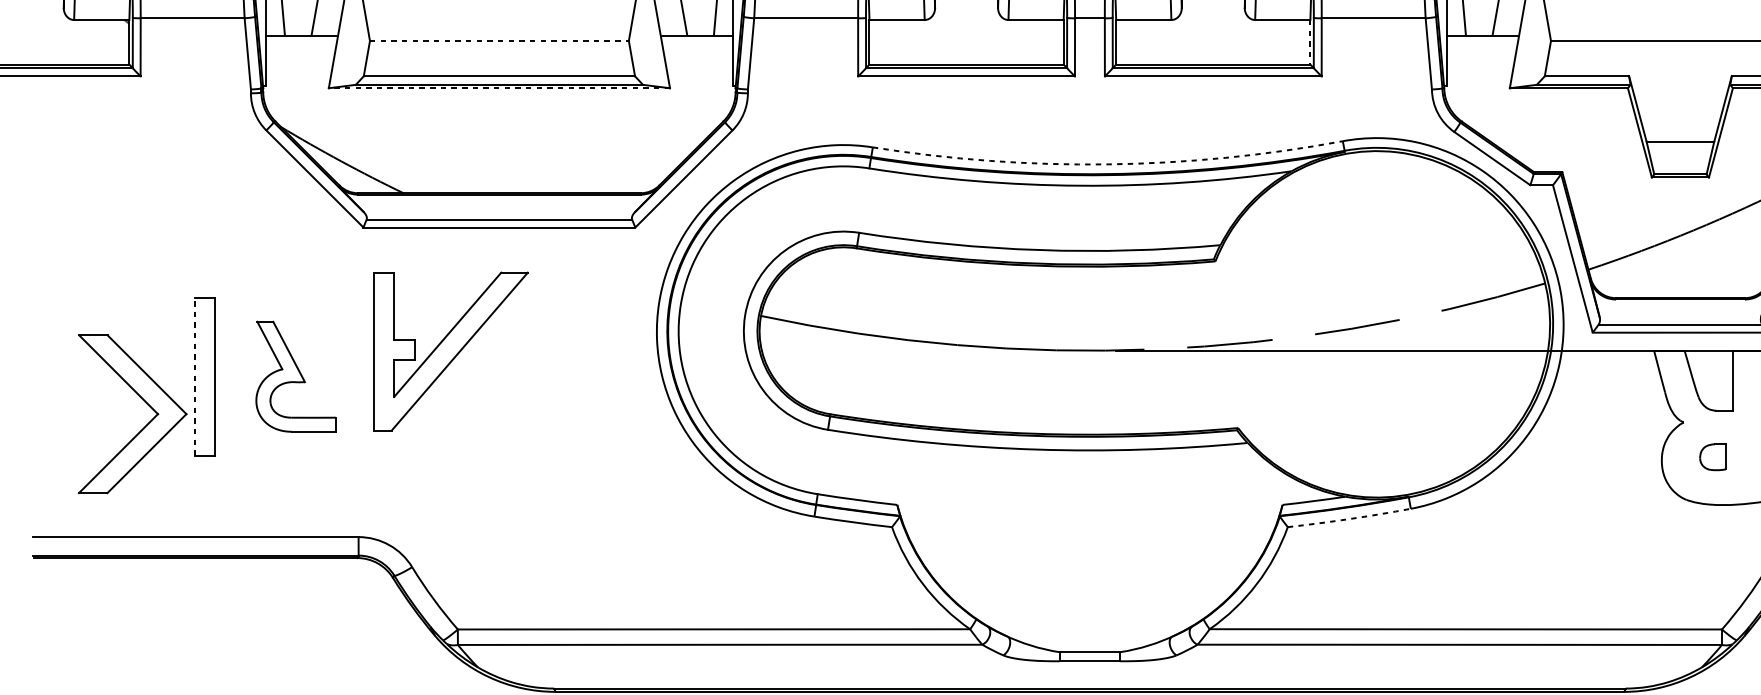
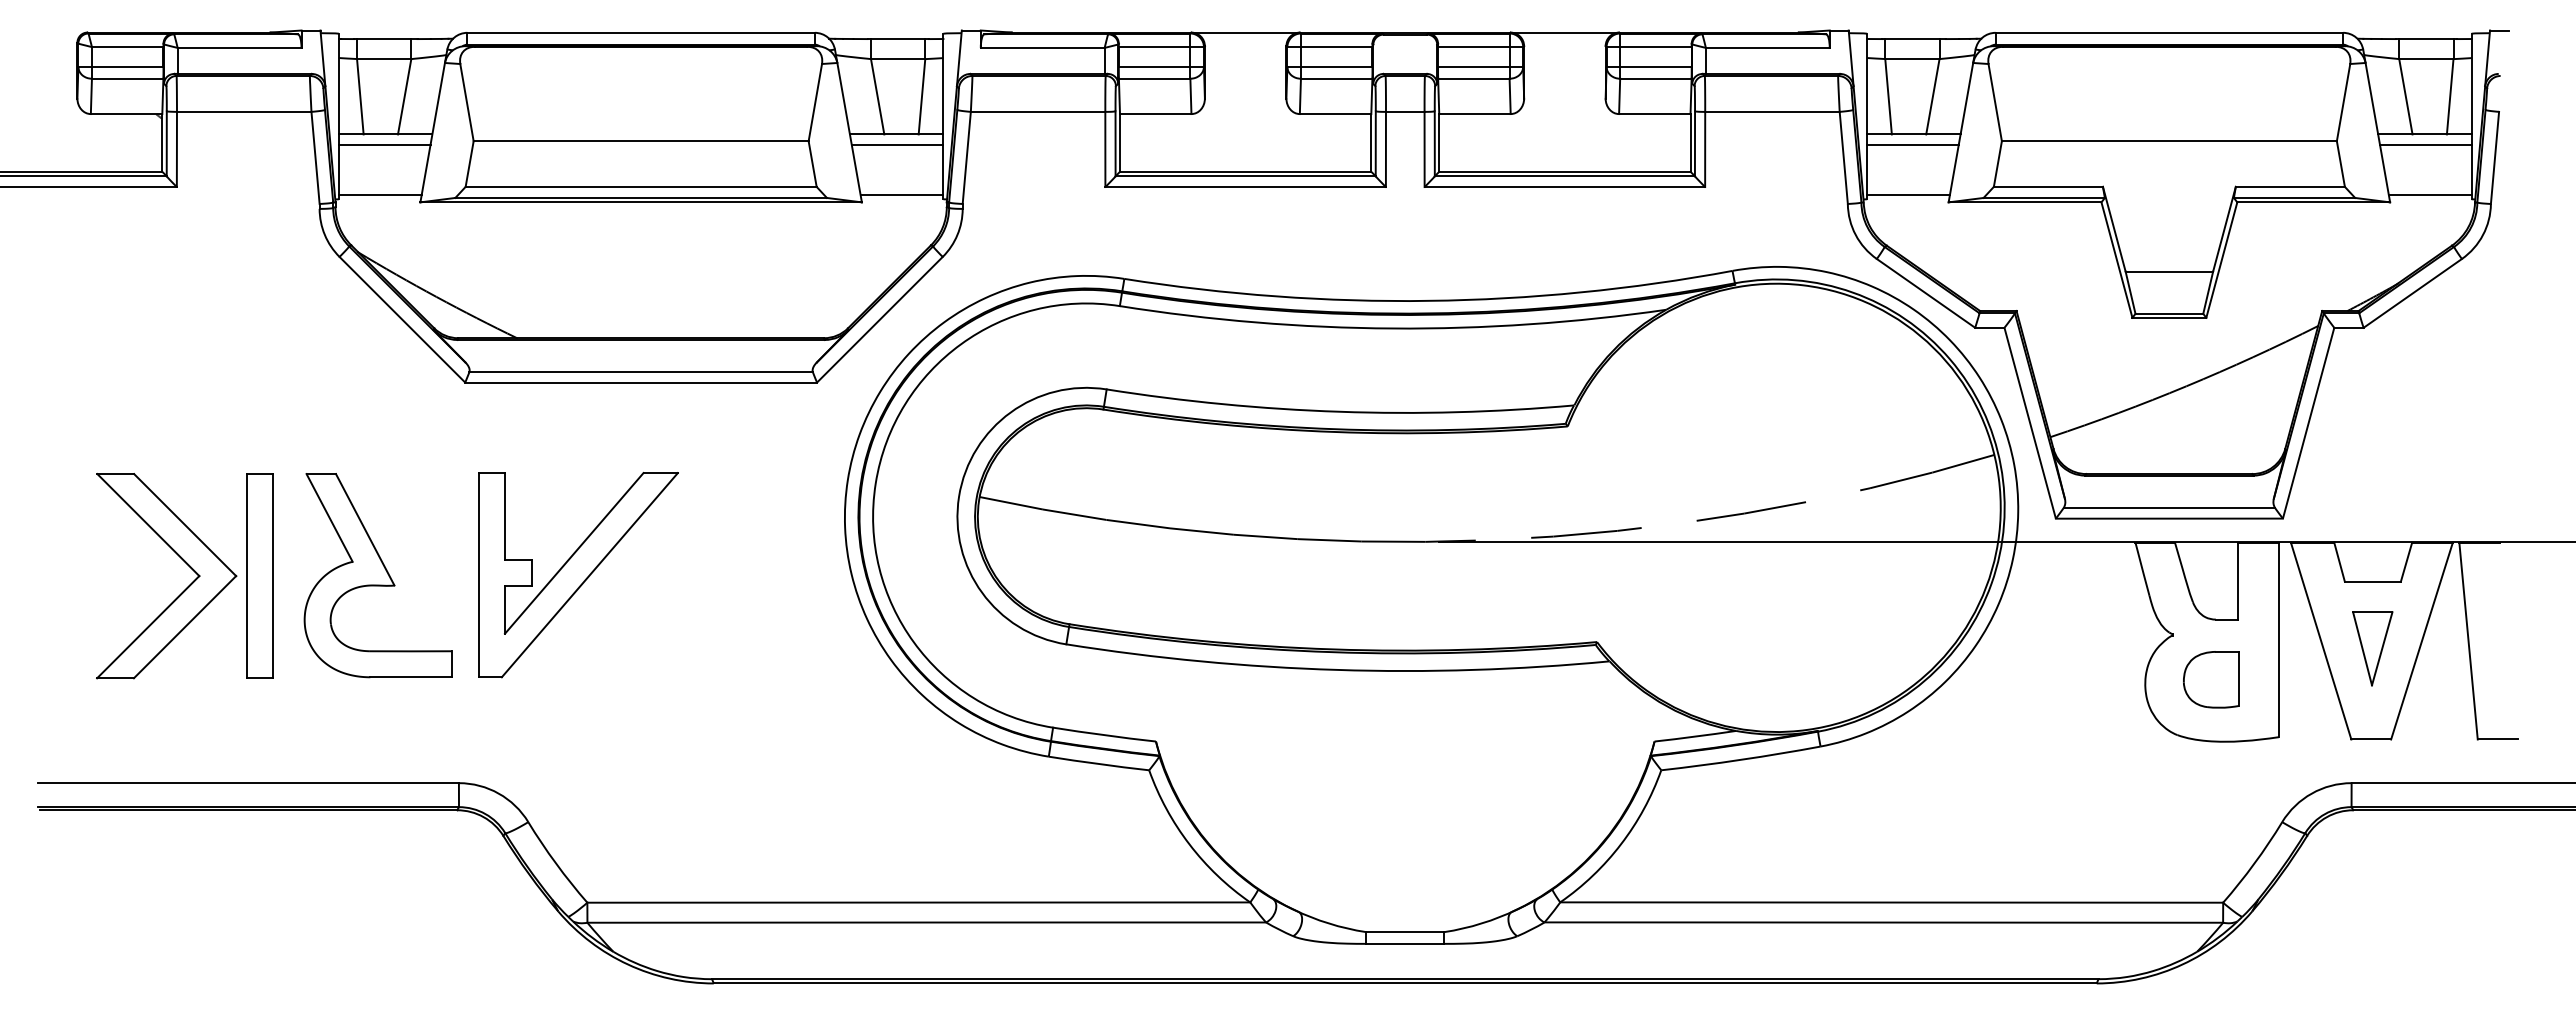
line: (499, 41) -> (641, 141), dashed -> solid
line: (1310, 41) -> (1690, 142), dashed -> solid
line: (301, 43) -> (384, 144), added
line: (697, 43) -> (897, 144), added
line: (1481, 43) -> (1912, 144), added
line: (297, 82) -> (379, 195), added
line: (700, 82) -> (901, 195), added
line: (1478, 82) -> (1908, 195), added
line: (499, 88) -> (641, 202), dashed -> solid
arc: (1107, 164) -> (1428, 300), dashed -> solid
part: (451, 351) -> (578, 575), moved
line: (195, 376) -> (247, 575), dashed -> solid
part: (295, 376) -> (377, 575), size x1.43
part: (144, 426) -> (182, 591), moved
part: (1712, 456) -> (2211, 679), size x1.67
arc: (1349, 518) -> (1741, 759), dashed -> solid

